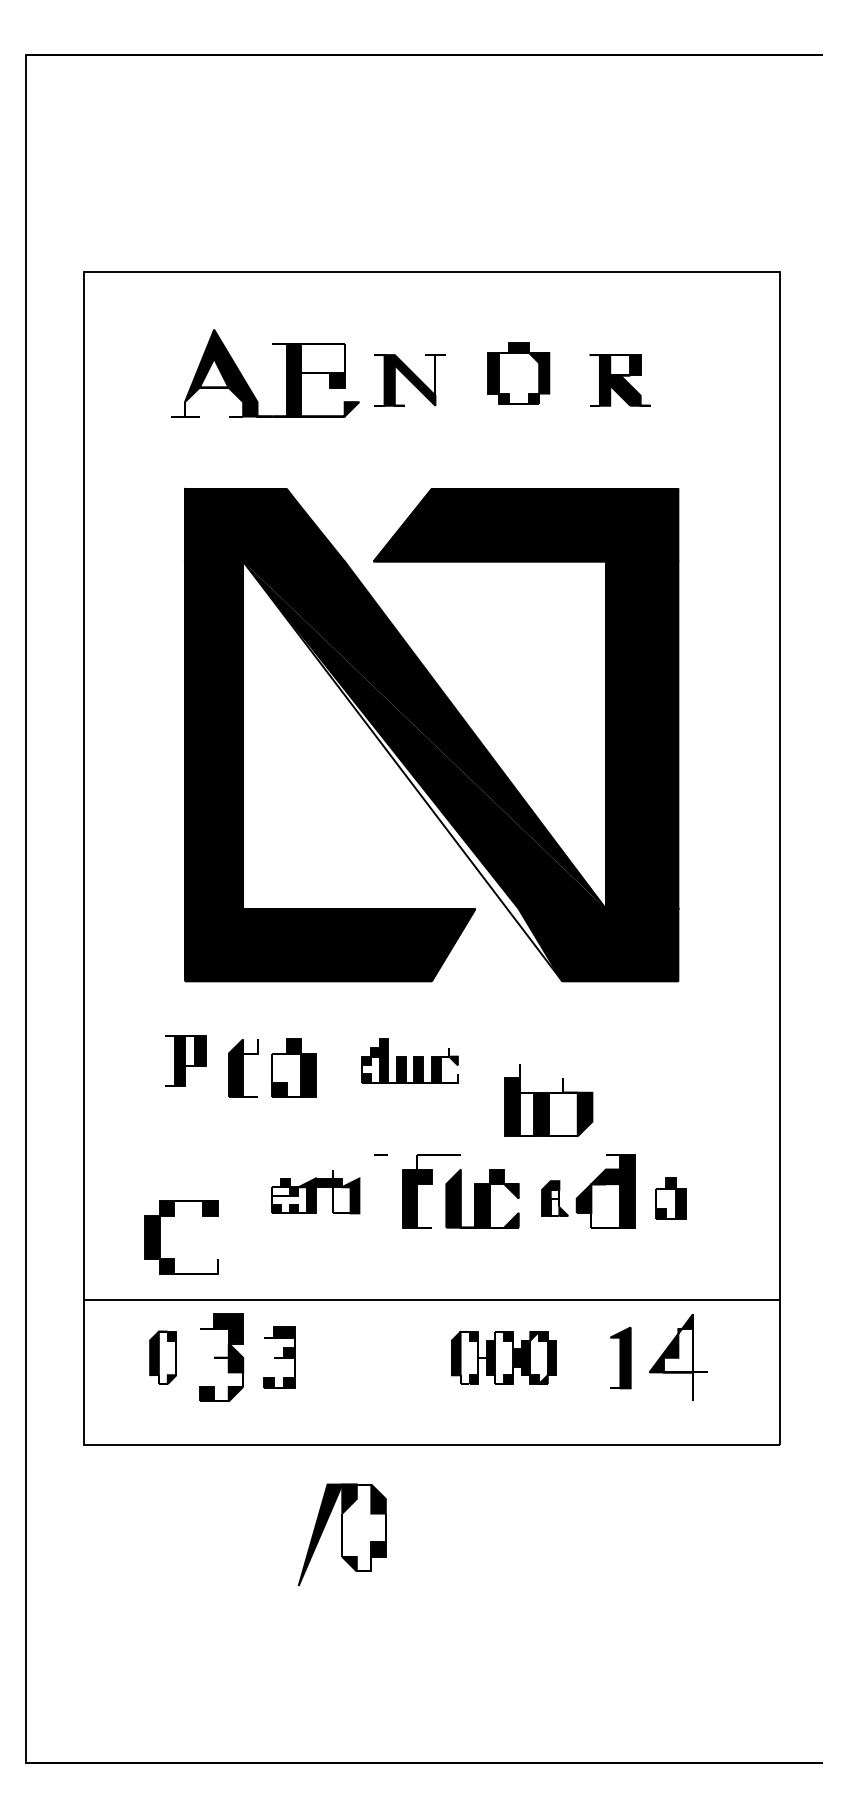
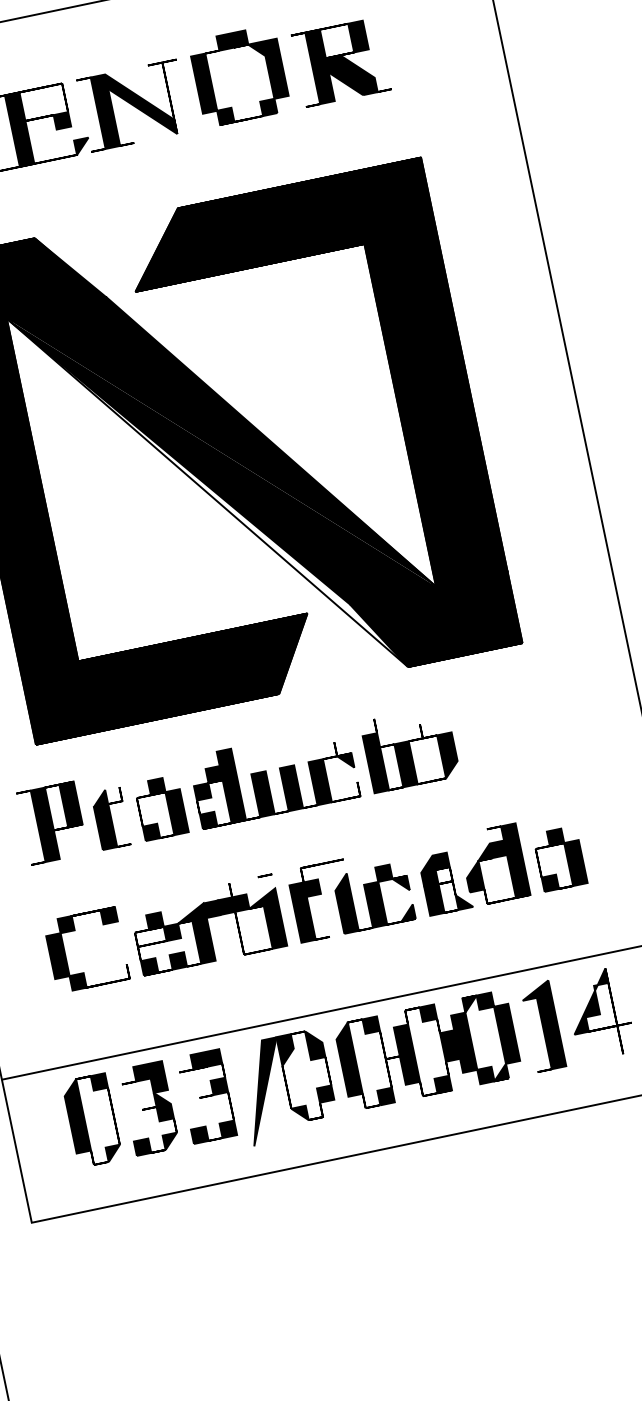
part: (518, 373) -> (239, 76), size x1.43
part: (409, 380) -> (133, 105), size x1.43
part: (619, 380) -> (340, 62), size x1.43
part: (185, 1060) -> (52, 822), size x1.43
part: (409, 1060) -> (273, 776), size x1.67
part: (548, 1100) -> (409, 749), moved
part: (315, 1191) -> (207, 925), size x1.67
part: (554, 1198) -> (445, 882), size x1.67
part: (670, 1198) -> (559, 858), size x1.43
part: (160, 1237) -> (65, 954), moved
part: (162, 1357) -> (91, 1120), size x1.67
part: (279, 1357) -> (206, 1096), size x1.43
part: (503, 1357) -> (427, 1050), size x1.67
part: (620, 1357) -> (542, 1025), size x1.43
part: (341, 1534) -> (285, 1086), moved

